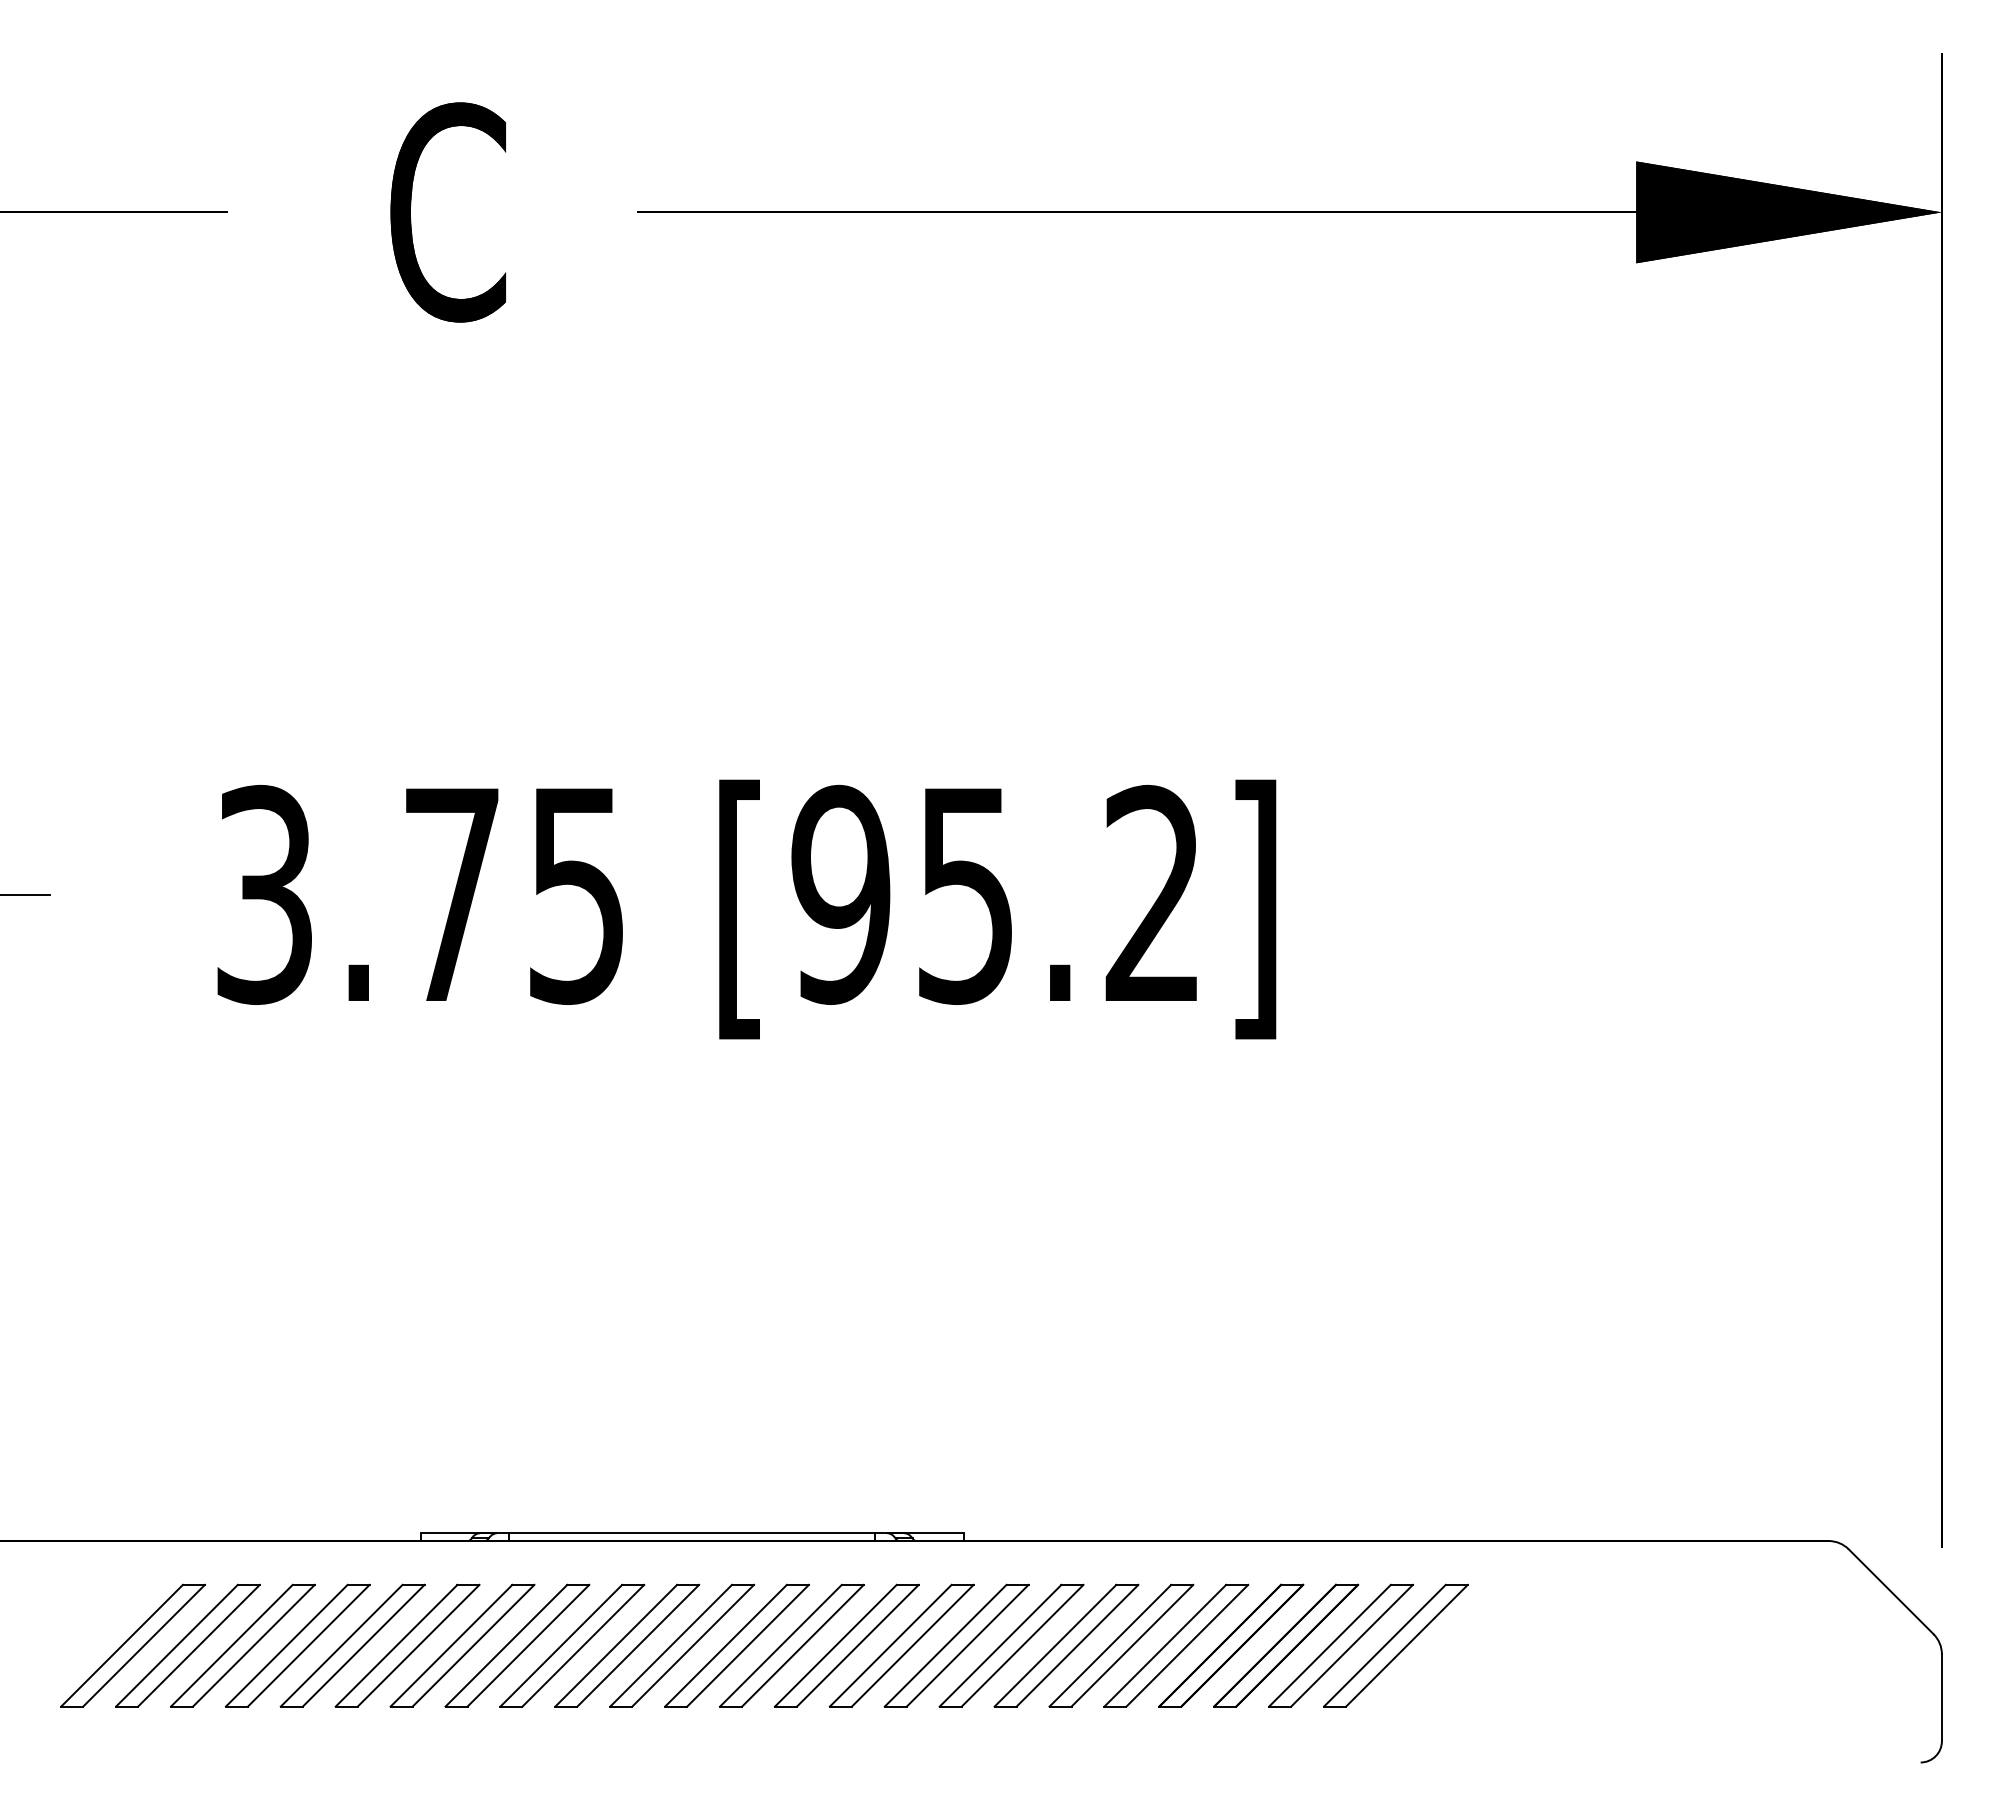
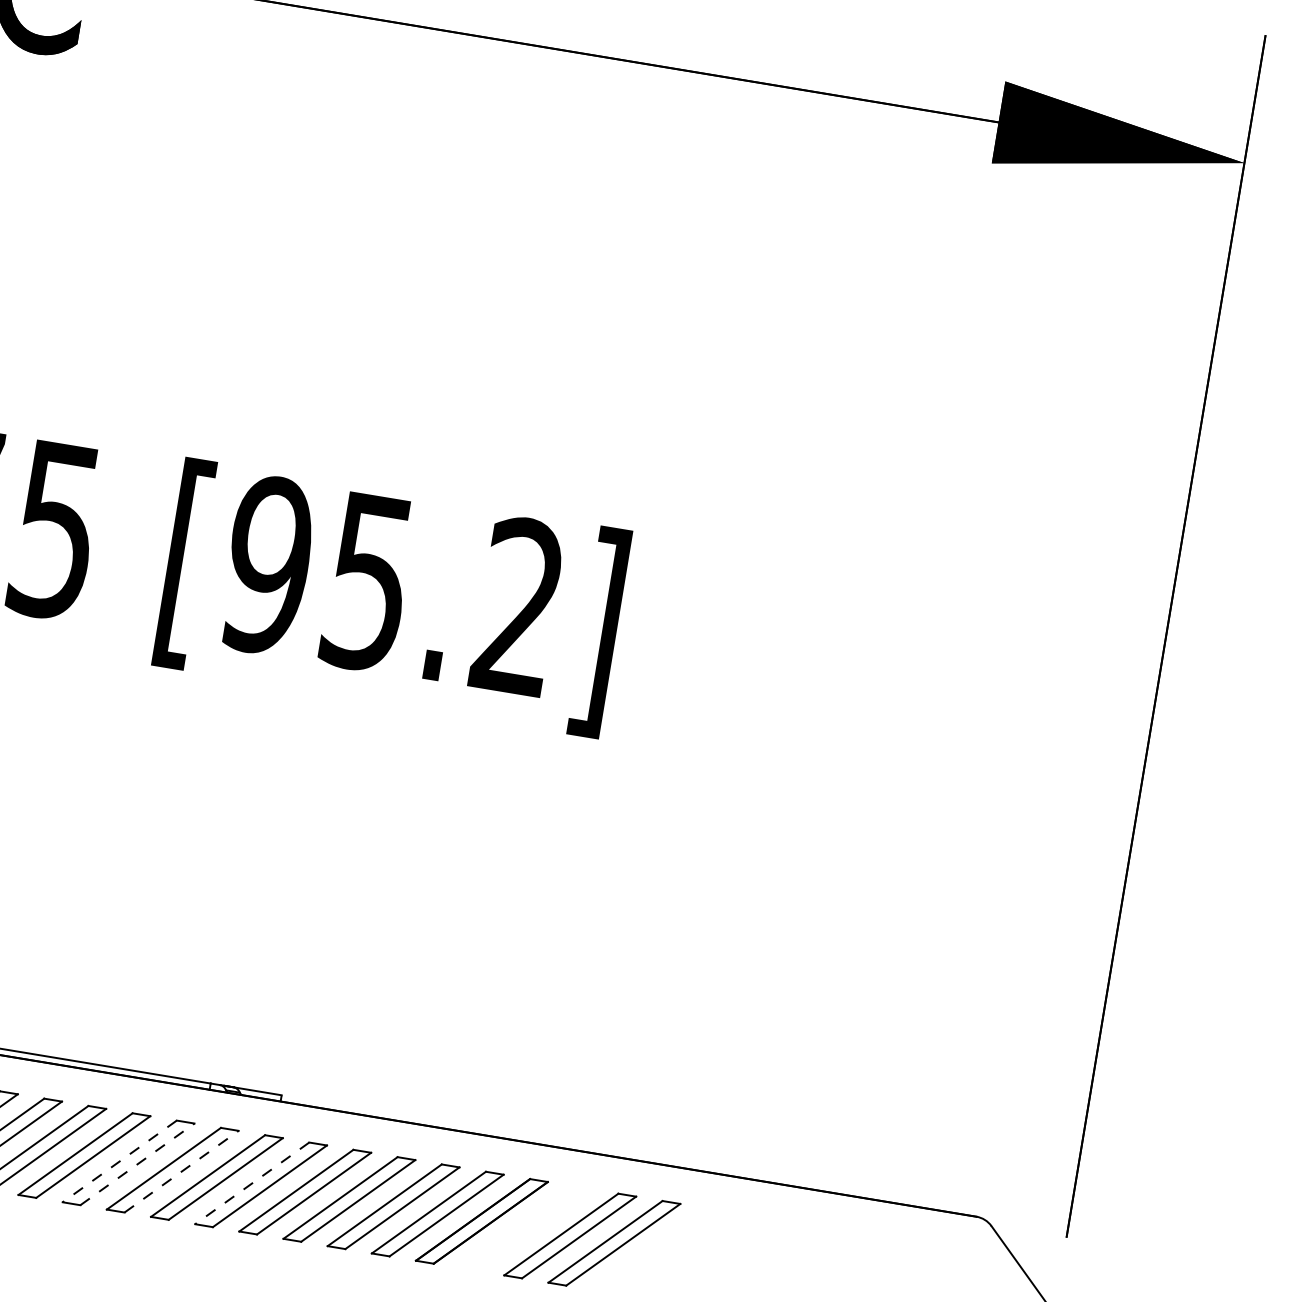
line: (803, 1645) -> (137, 1164), solid -> dashed
line: (858, 1645) -> (182, 1171), solid -> dashed
part: (1286, 1645) -> (526, 1228), removed
line: (780, 1646) -> (119, 1161), solid -> dashed
line: (945, 1646) -> (252, 1183), solid -> dashed

